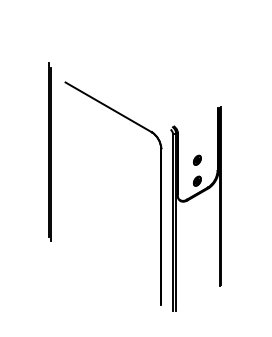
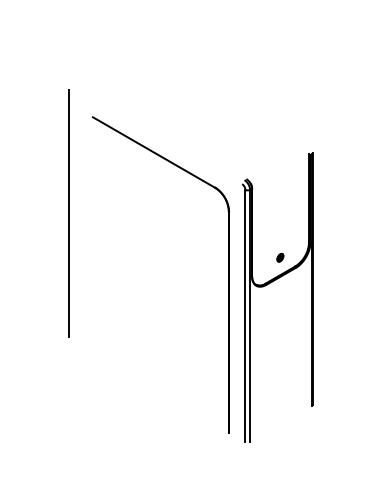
line: (51, 154) -> (72, 219), removed
part: (197, 160) -> (280, 227), removed
part: (197, 181) -> (280, 257), size x0.6

